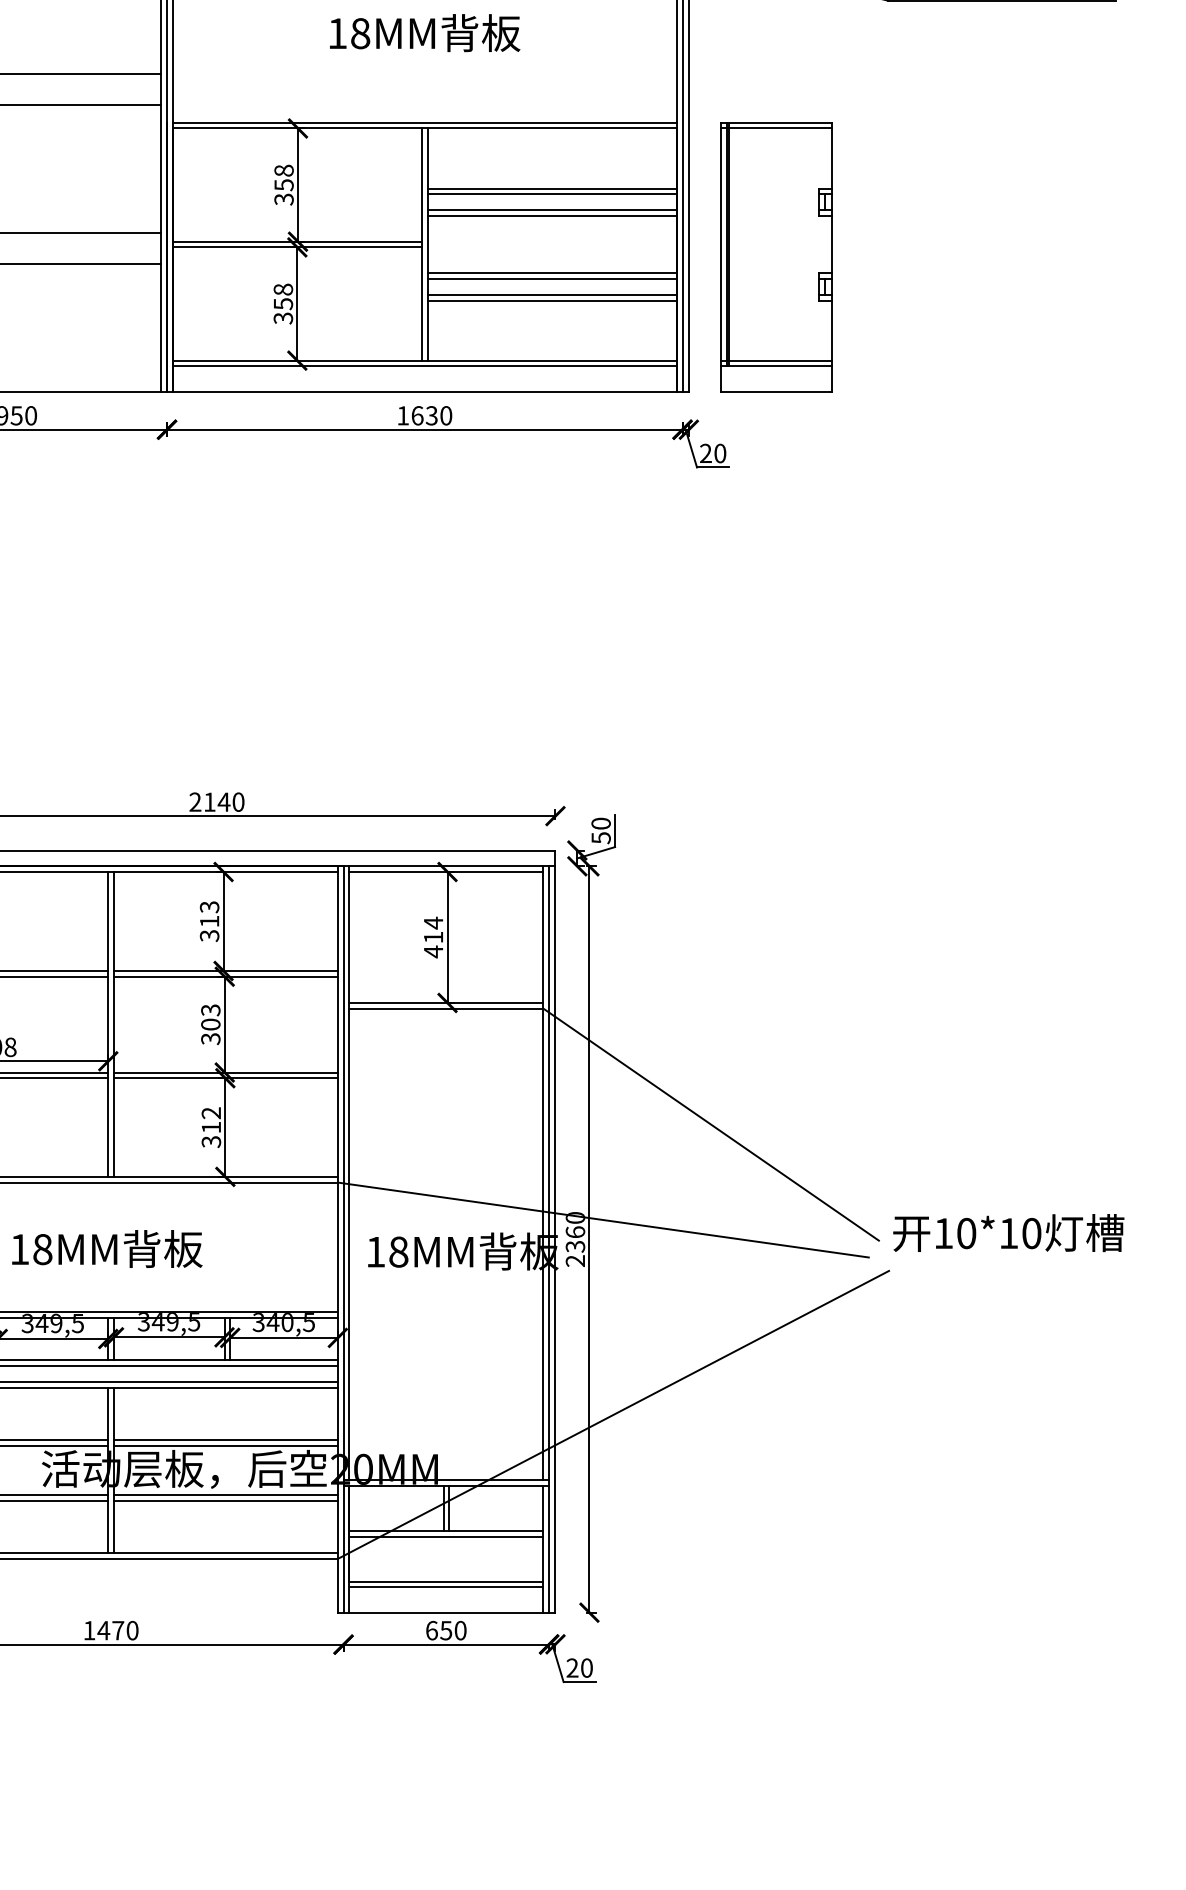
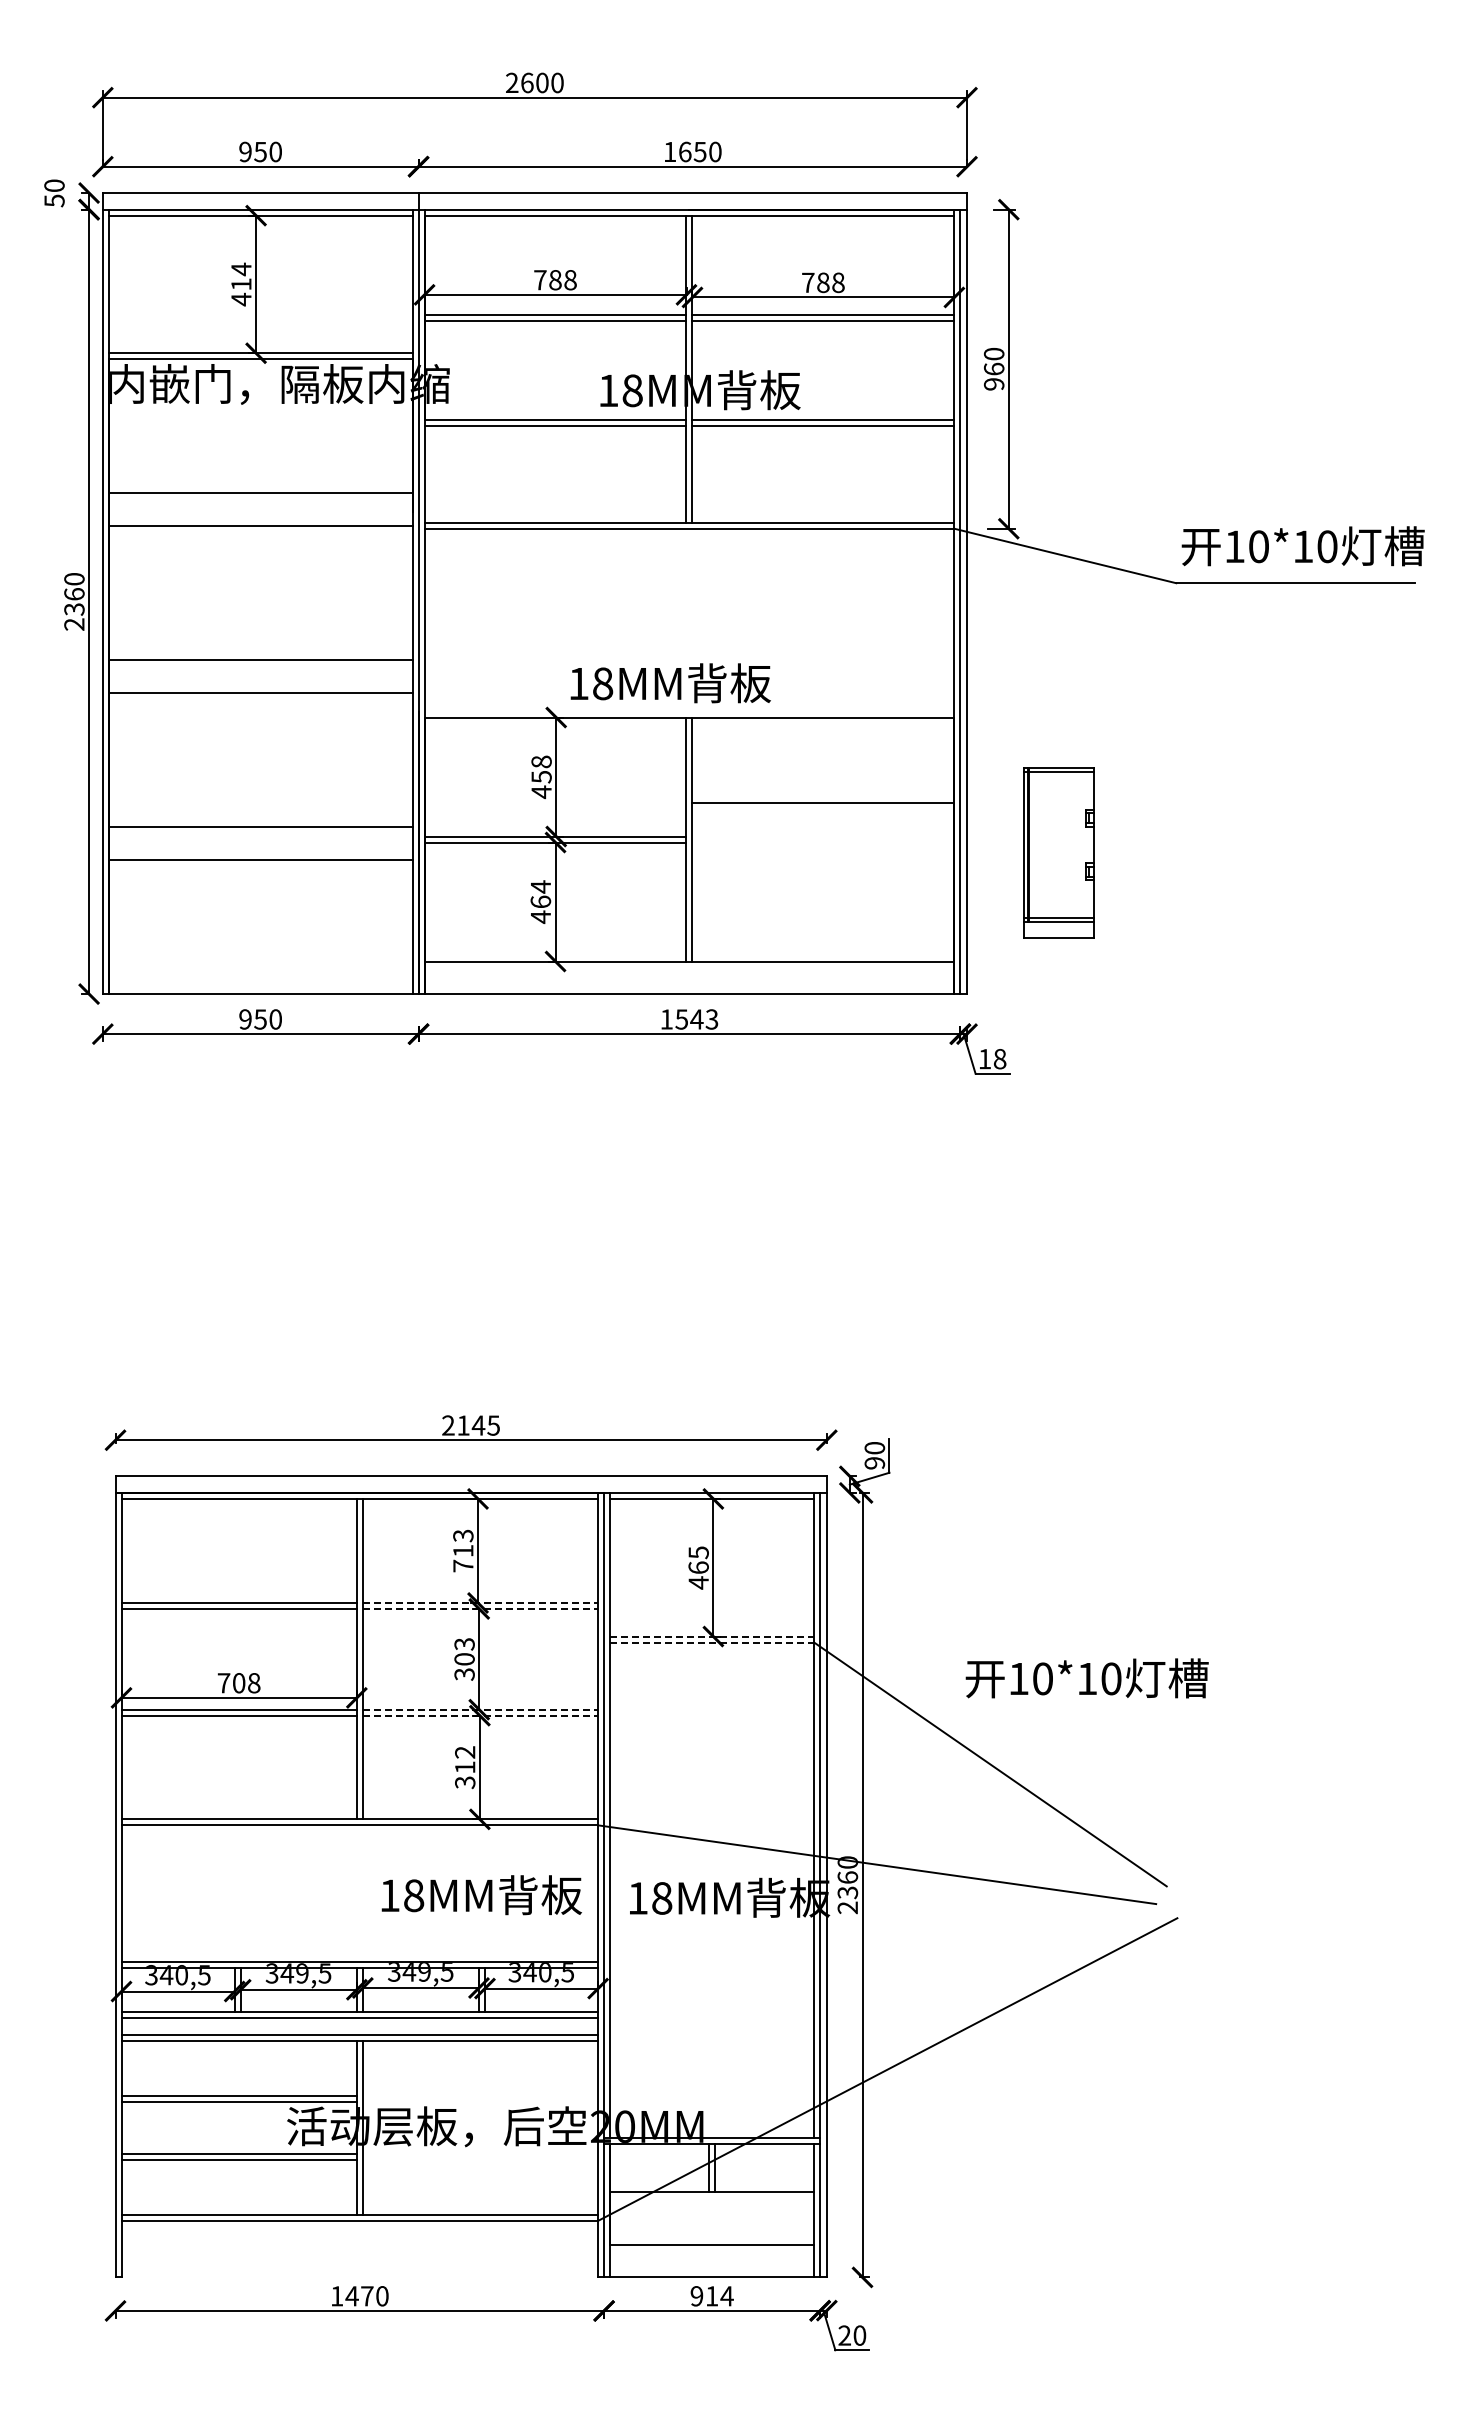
text: (424, 33) -> (670, 683), moved
line: (424, 122) -> (689, 711), removed
line: (552, 188) -> (823, 780), removed
line: (552, 194) -> (823, 786), removed
text: (283, 199) -> (541, 792), 358 -> 458
line: (552, 215) -> (823, 809), removed
part: (775, 256) -> (1058, 852), size x0.6
line: (552, 273) -> (823, 869), removed
line: (552, 278) -> (823, 875), removed
line: (552, 294) -> (823, 892), removed
line: (552, 300) -> (823, 898), removed
text: (283, 304) -> (540, 902), 358 -> 464
line: (424, 366) -> (689, 967), removed
text: (431, 415) -> (696, 1019), 1630 -> 1543
text: (713, 452) -> (992, 1058), 20 -> 18
text: (238, 802) -> (493, 1425), 2140 -> 2145
text: (600, 838) -> (874, 1463), 50 -> 90
text: (433, 929) -> (698, 1559), 414 -> 465
text: (209, 935) -> (463, 1565), 313 -> 713
line: (225, 970) -> (480, 1602), solid -> dashed
line: (225, 976) -> (480, 1608), solid -> dashed
line: (446, 1002) -> (712, 1636), solid -> dashed
line: (446, 1008) -> (712, 1642), solid -> dashed
line: (225, 1072) -> (480, 1709), solid -> dashed
line: (225, 1078) -> (480, 1715), solid -> dashed
text: (1008, 1233) -> (1086, 1678), moved
text: (107, 1249) -> (481, 1895), moved
line: (225, 1439) -> (480, 2095), removed
line: (225, 1445) -> (480, 2101), removed
line: (225, 1495) -> (480, 2154), removed
line: (225, 1501) -> (480, 2160), removed
line: (446, 1536) -> (712, 2197), removed
line: (446, 1587) -> (712, 2250), removed
text: (445, 1630) -> (711, 2296), 650 -> 914

